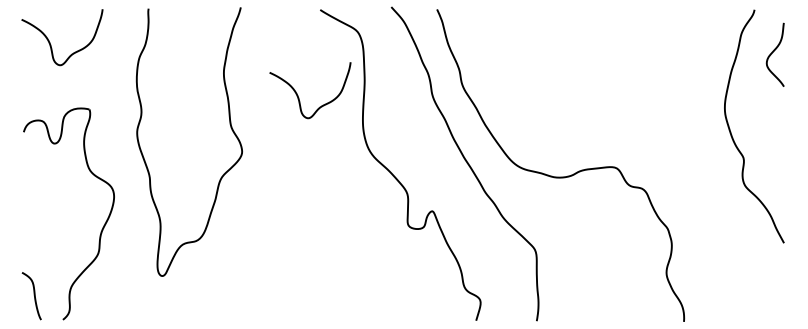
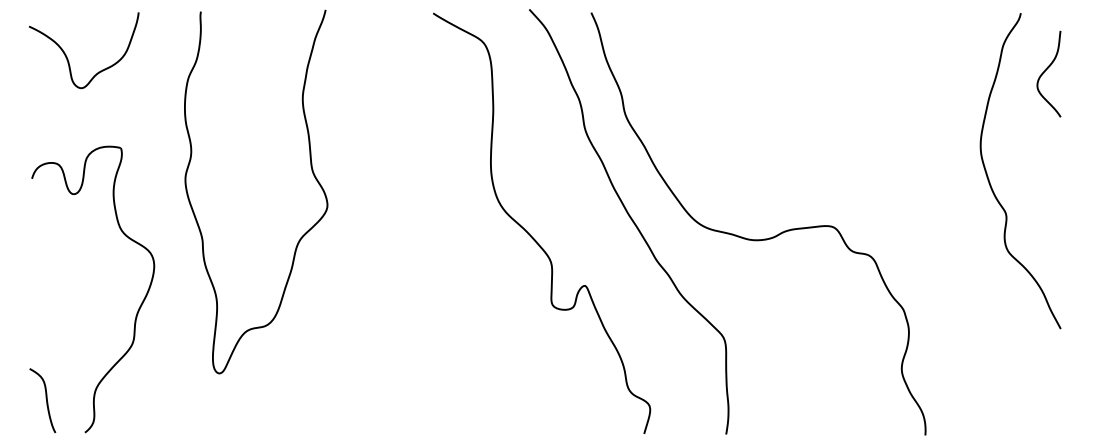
curve: (298, 95) -> (403, 129), removed

